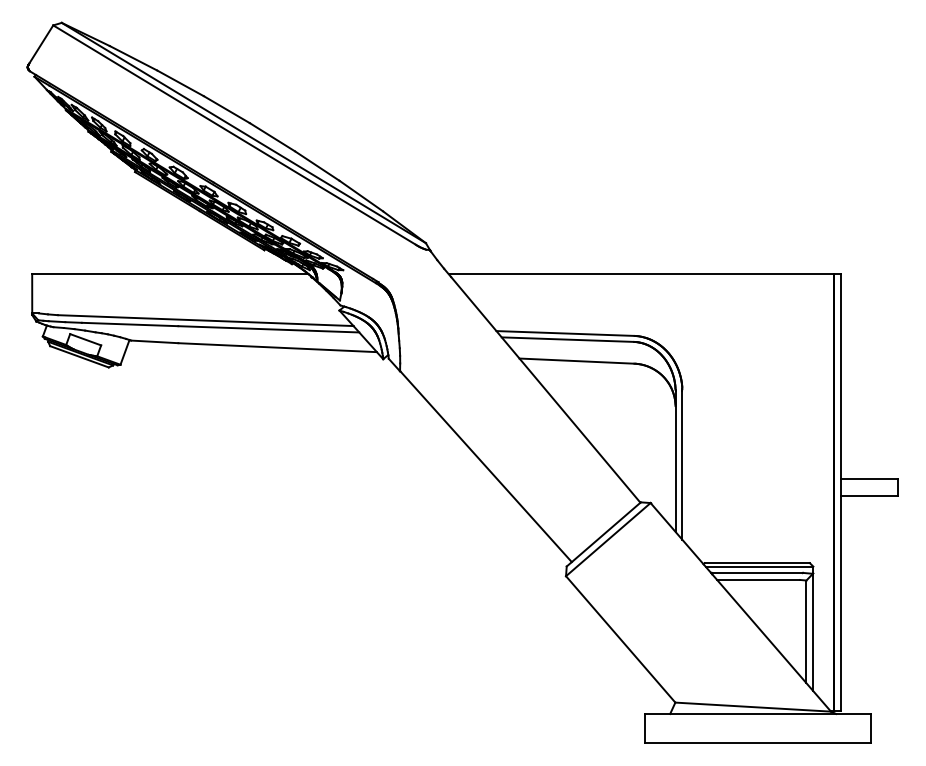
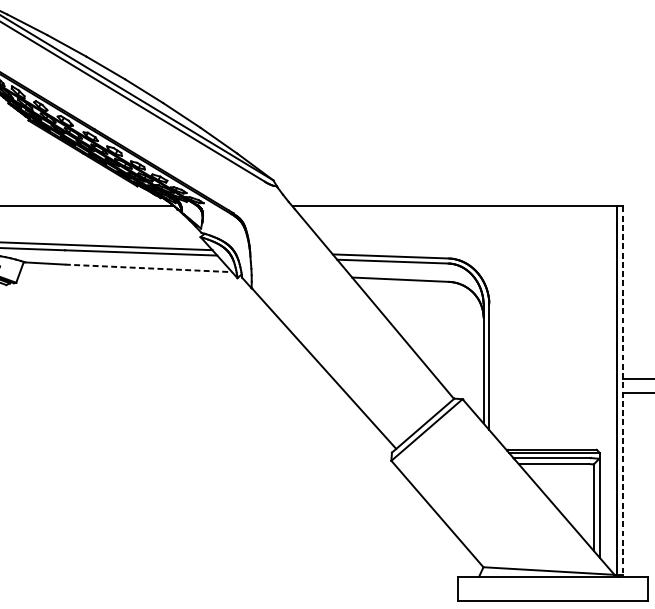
line: (278, 347) -> (149, 268), solid -> dashed
line: (840, 492) -> (622, 390), solid -> dashed

